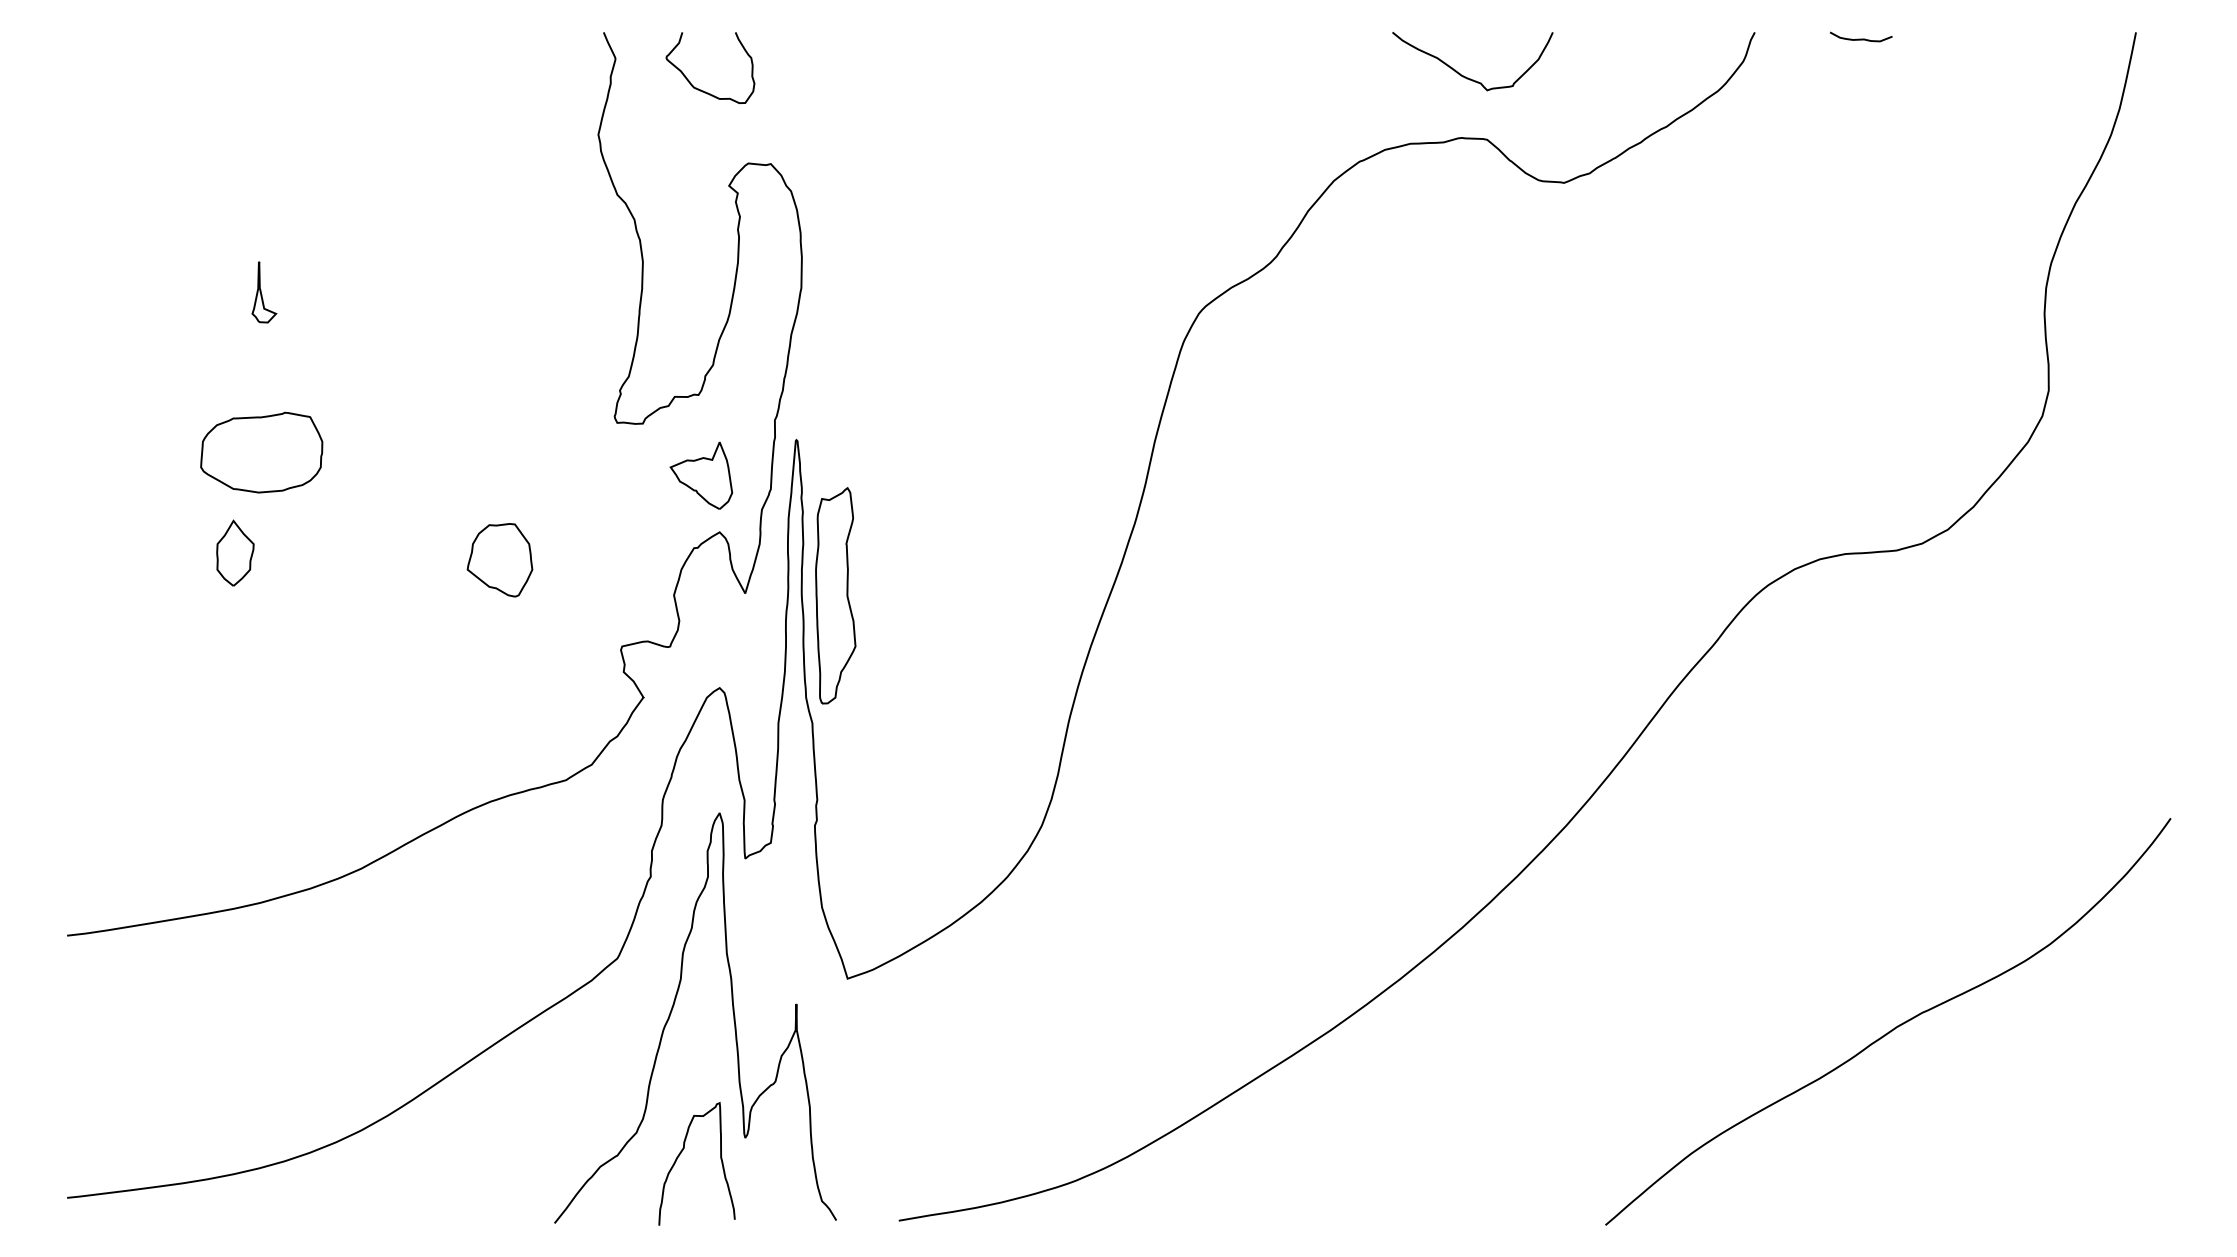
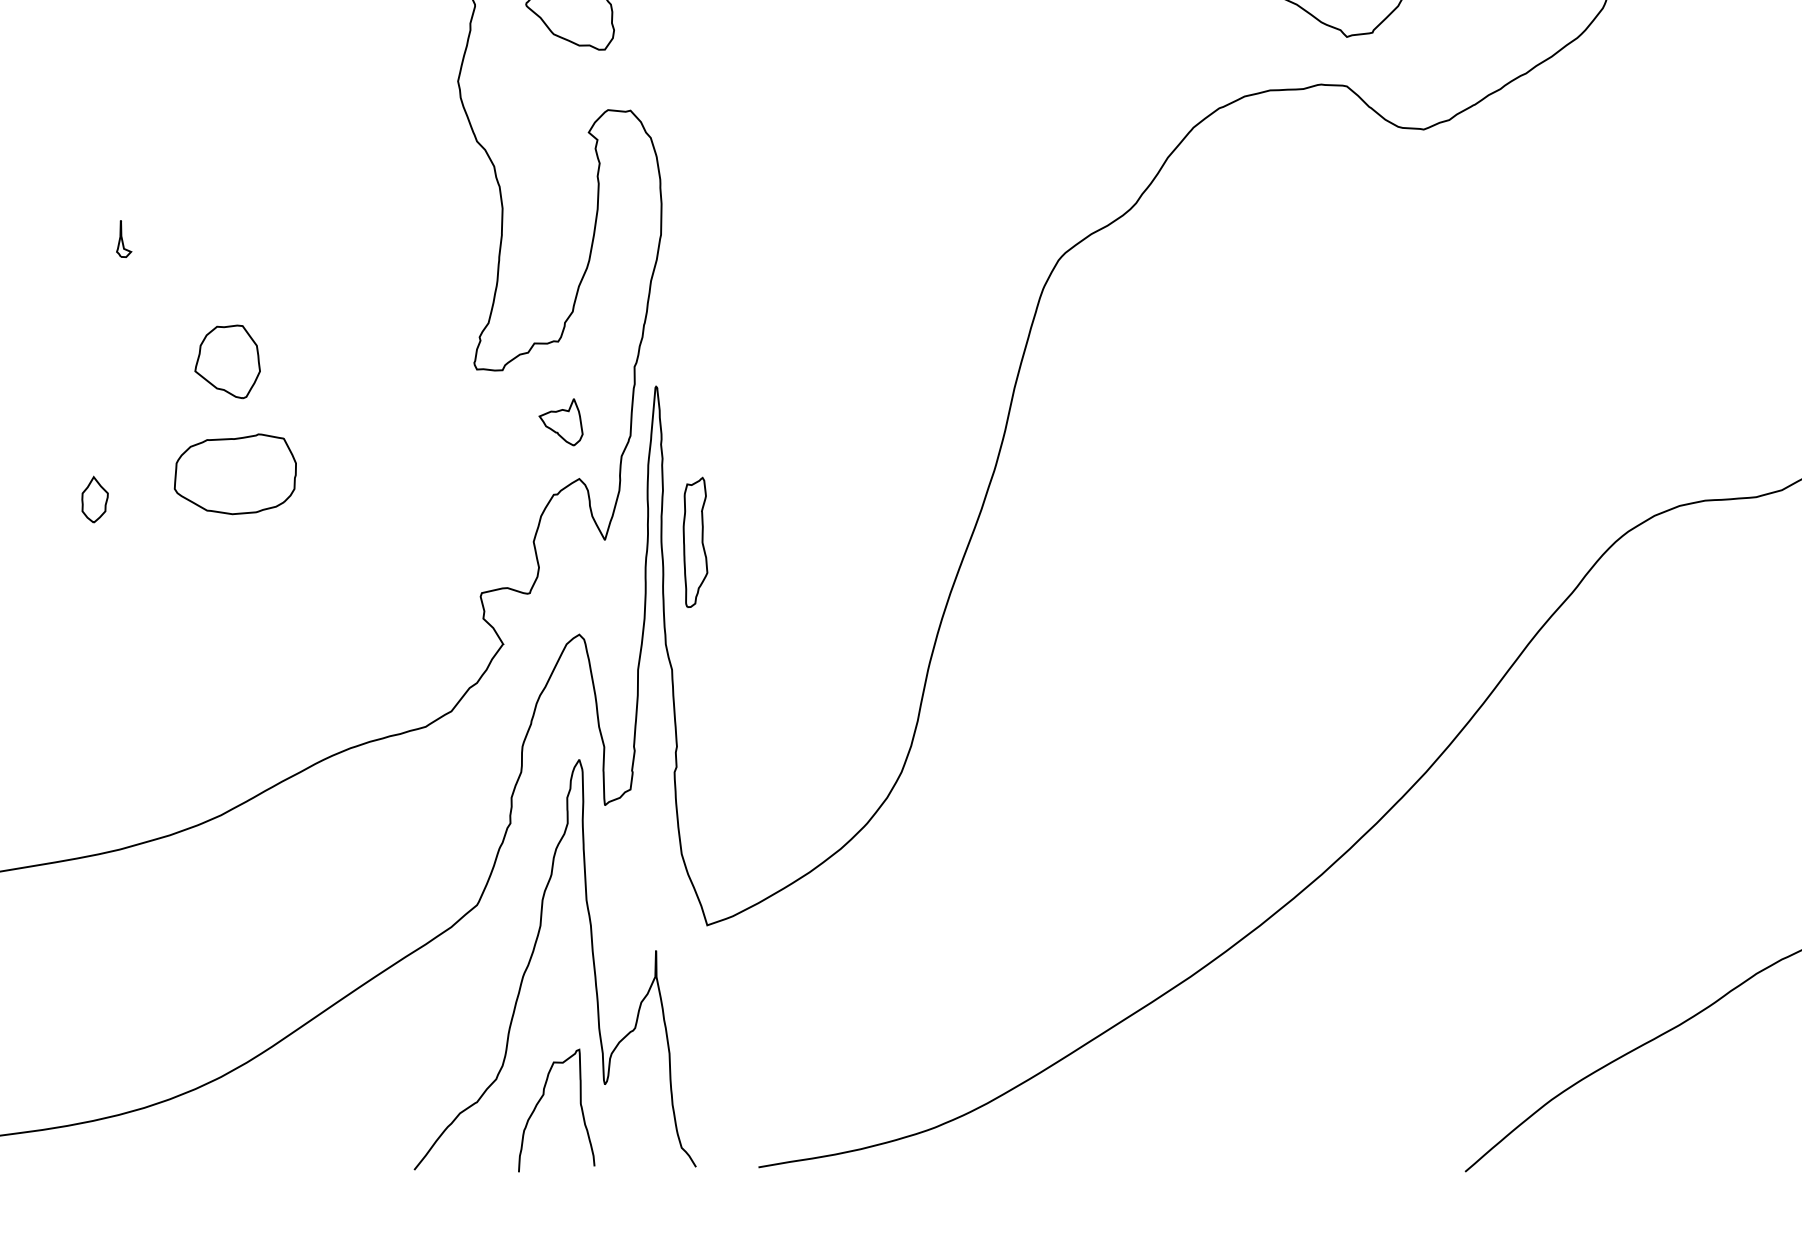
part: (264, 292) -> (124, 239), size x0.6
part: (261, 452) -> (235, 474), moved
part: (701, 475) -> (561, 422), size x0.7
part: (235, 552) -> (95, 499), size x0.7
part: (499, 560) -> (227, 362), moved
part: (835, 595) -> (695, 542), size x0.6

